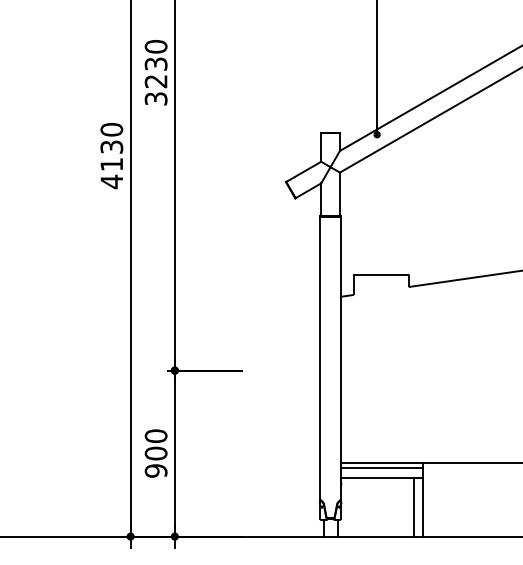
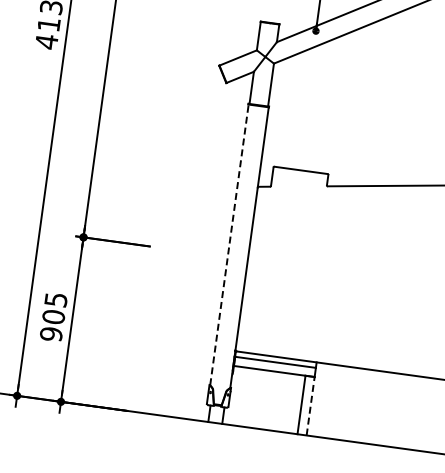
line: (320, 358) -> (229, 245), solid -> dashed
text: (155, 435) -> (55, 299), 900 -> 905
line: (422, 507) -> (310, 406), solid -> dashed

